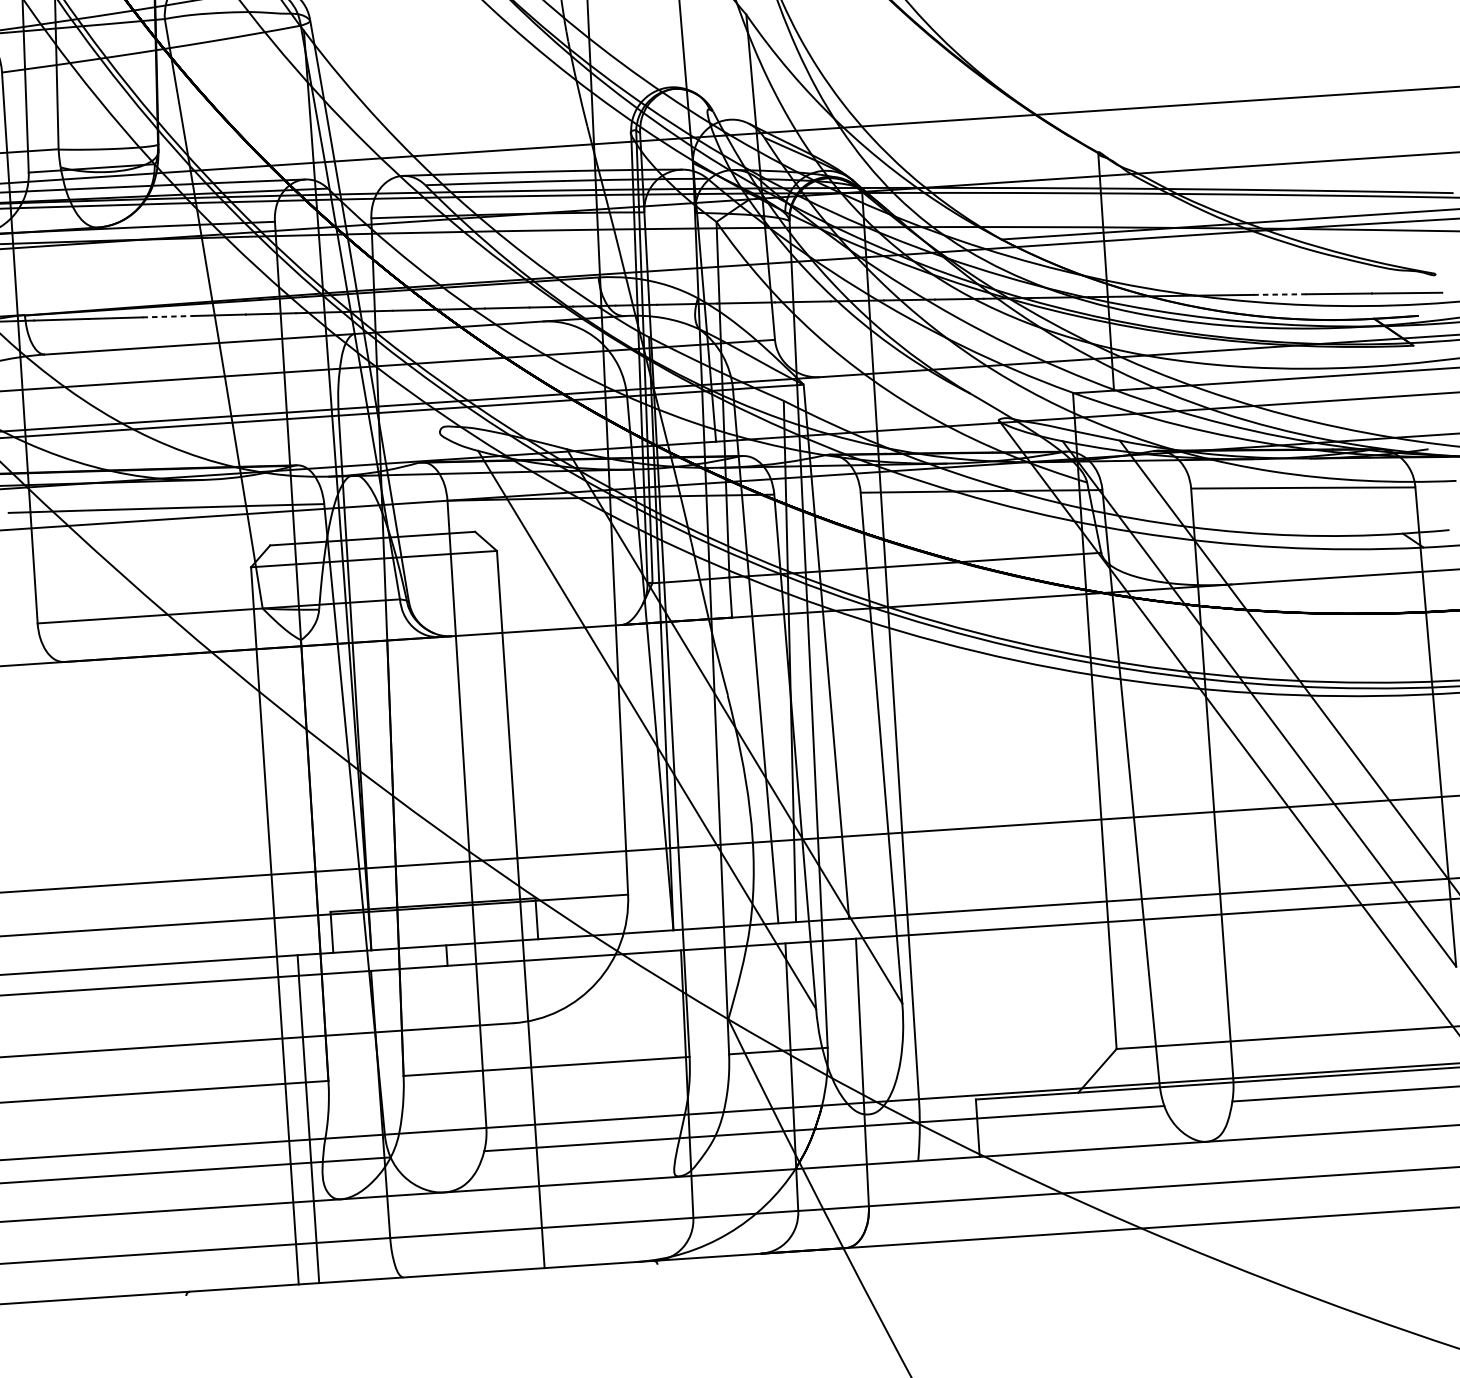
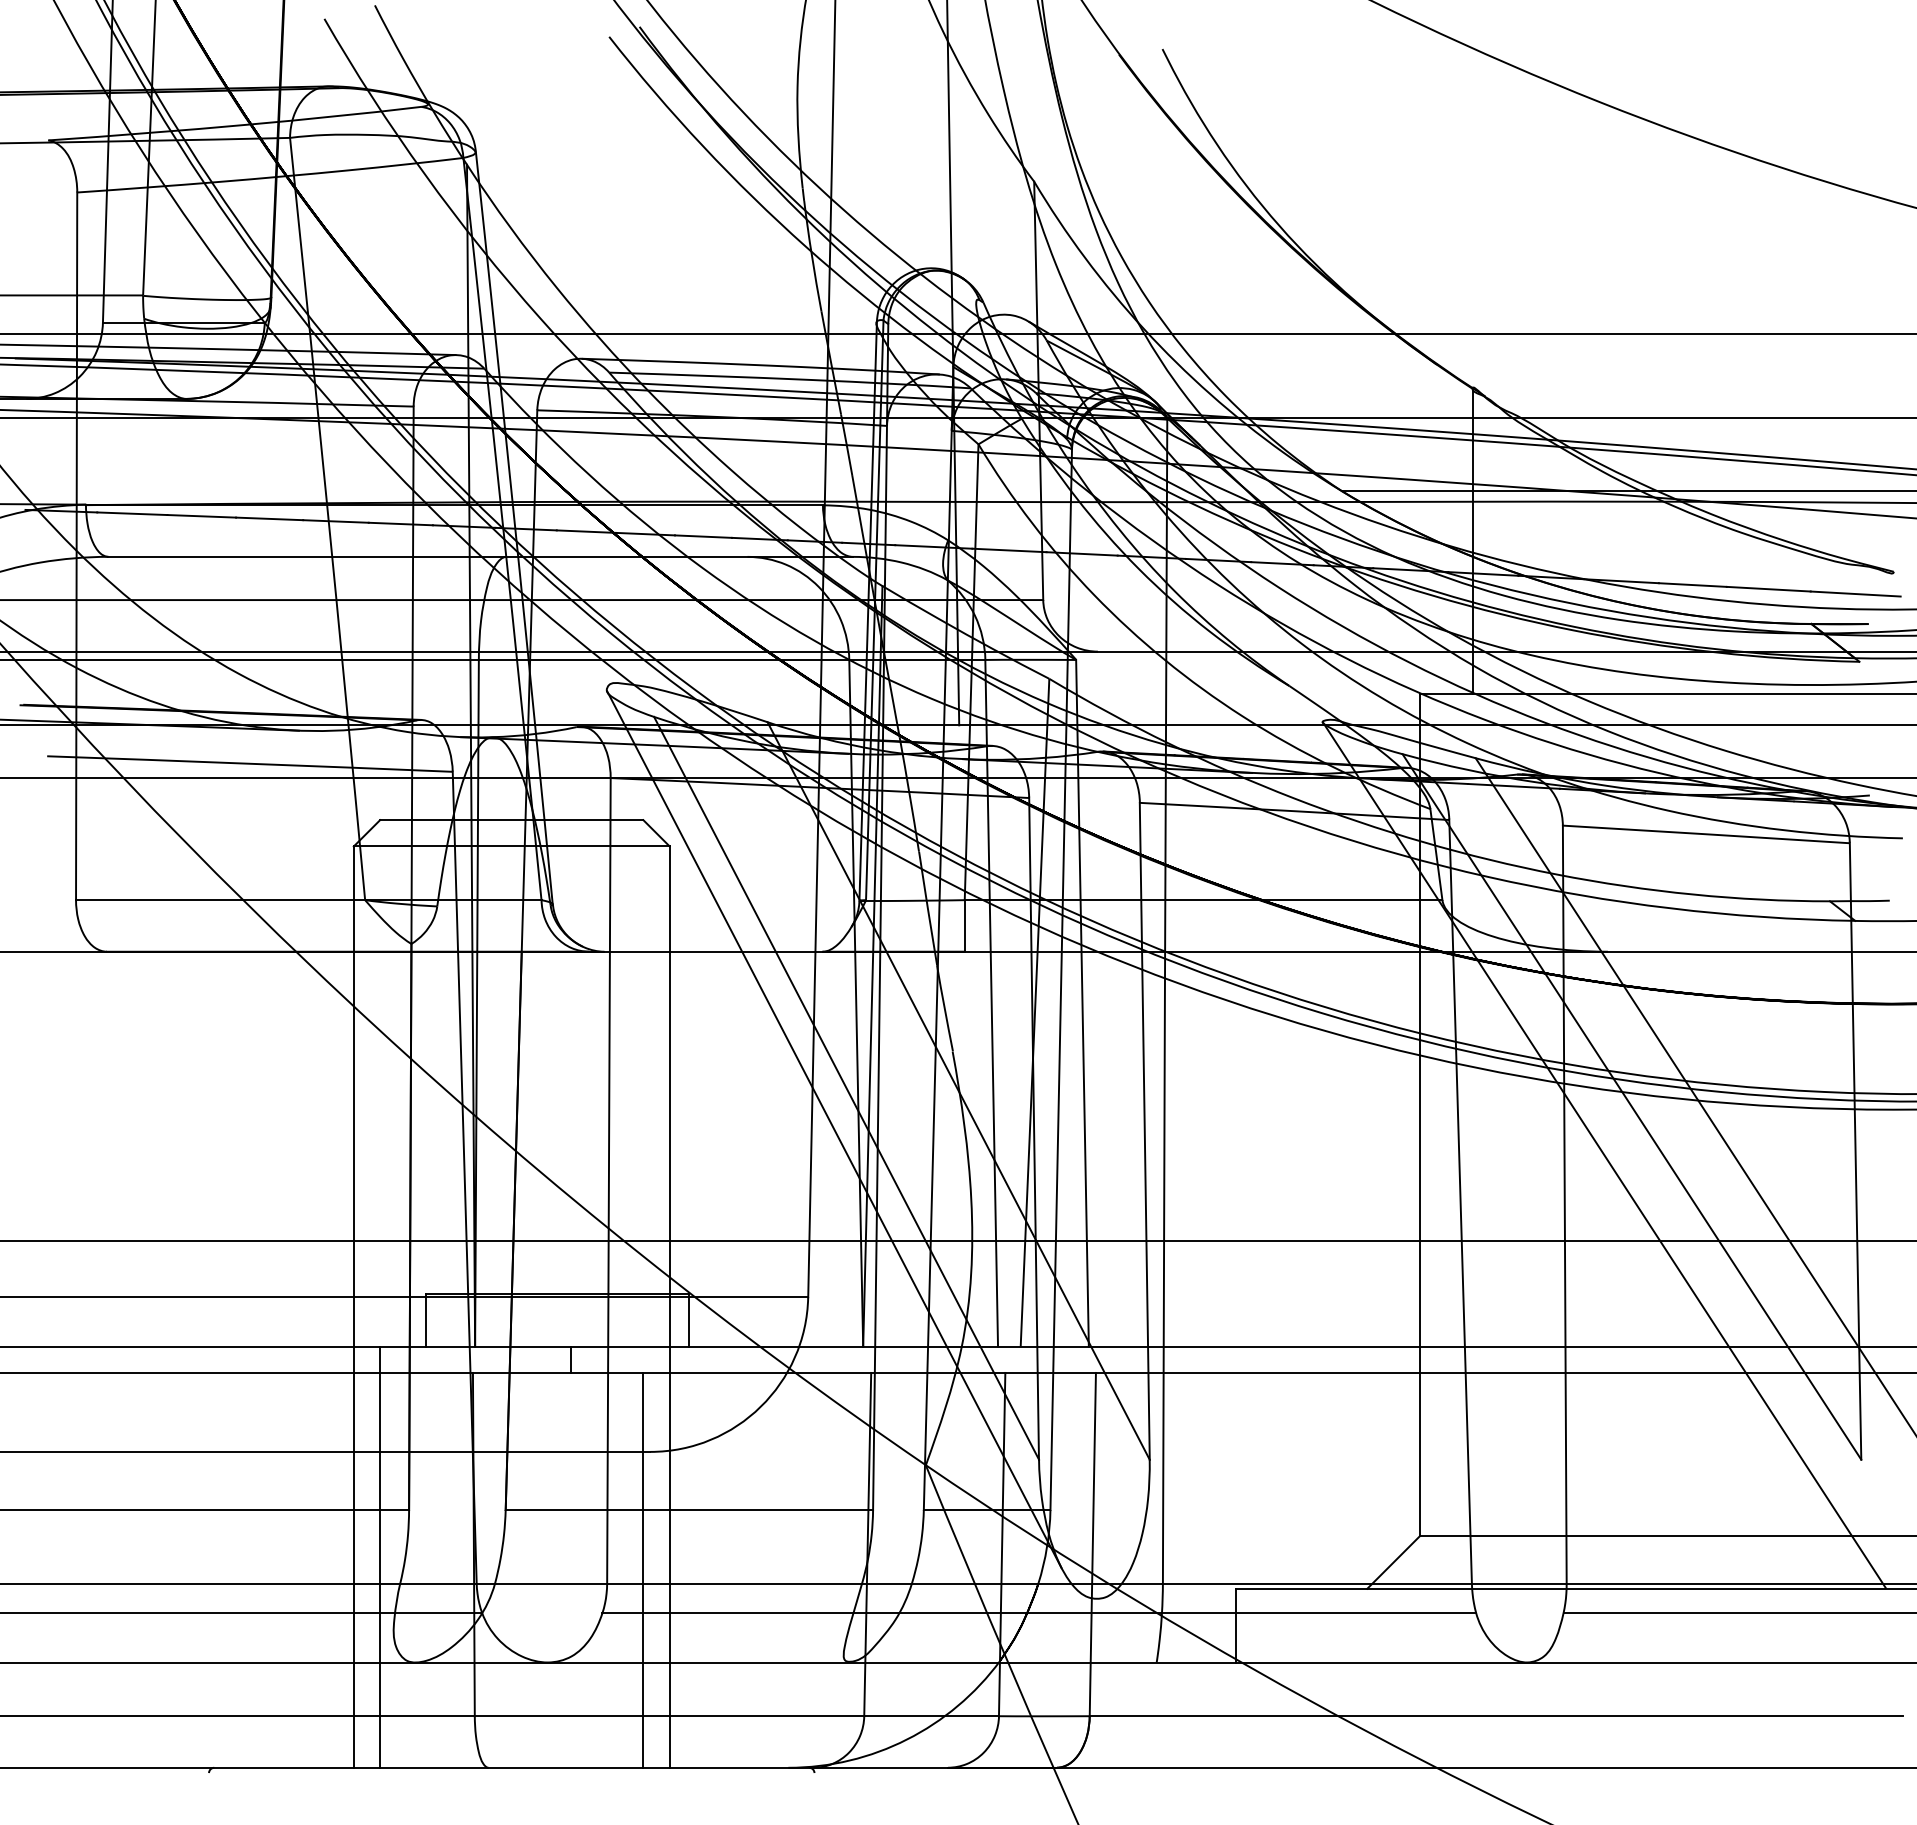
line: (1280, 294) -> (1693, 585), dashed -> solid
line: (168, 316) -> (269, 518), dashed -> solid
line: (639, 762) -> (834, 1129), added
line: (513, 1115) -> (643, 1569), added

